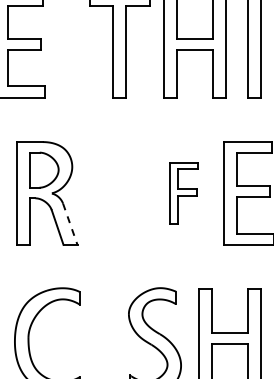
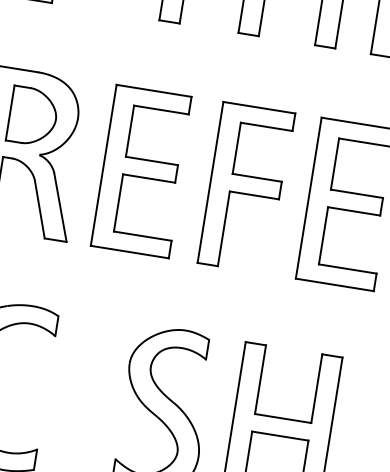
part: (117, 193) -> (142, 171), added
part: (183, 193) -> (245, 188), size x1.67
line: (70, 224) -> (60, 208), dashed -> solid

